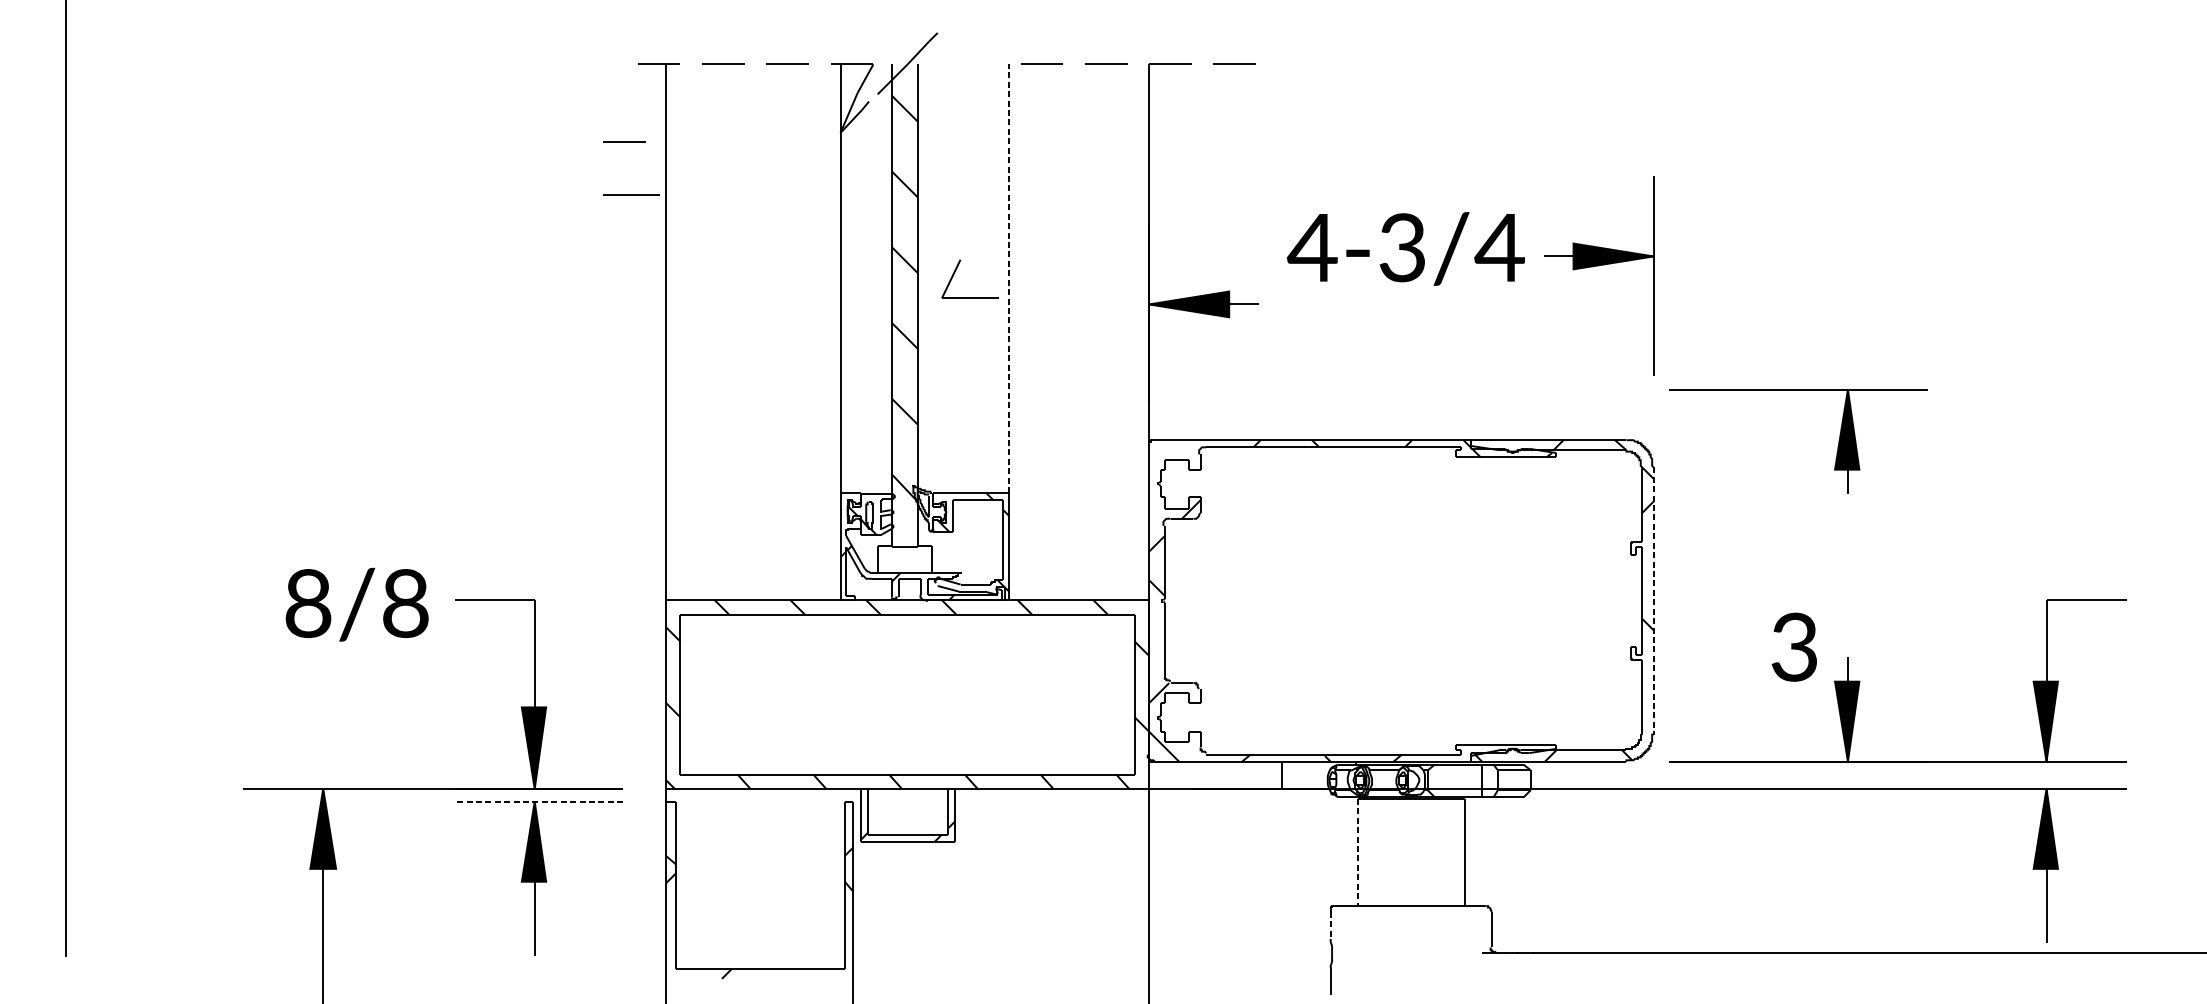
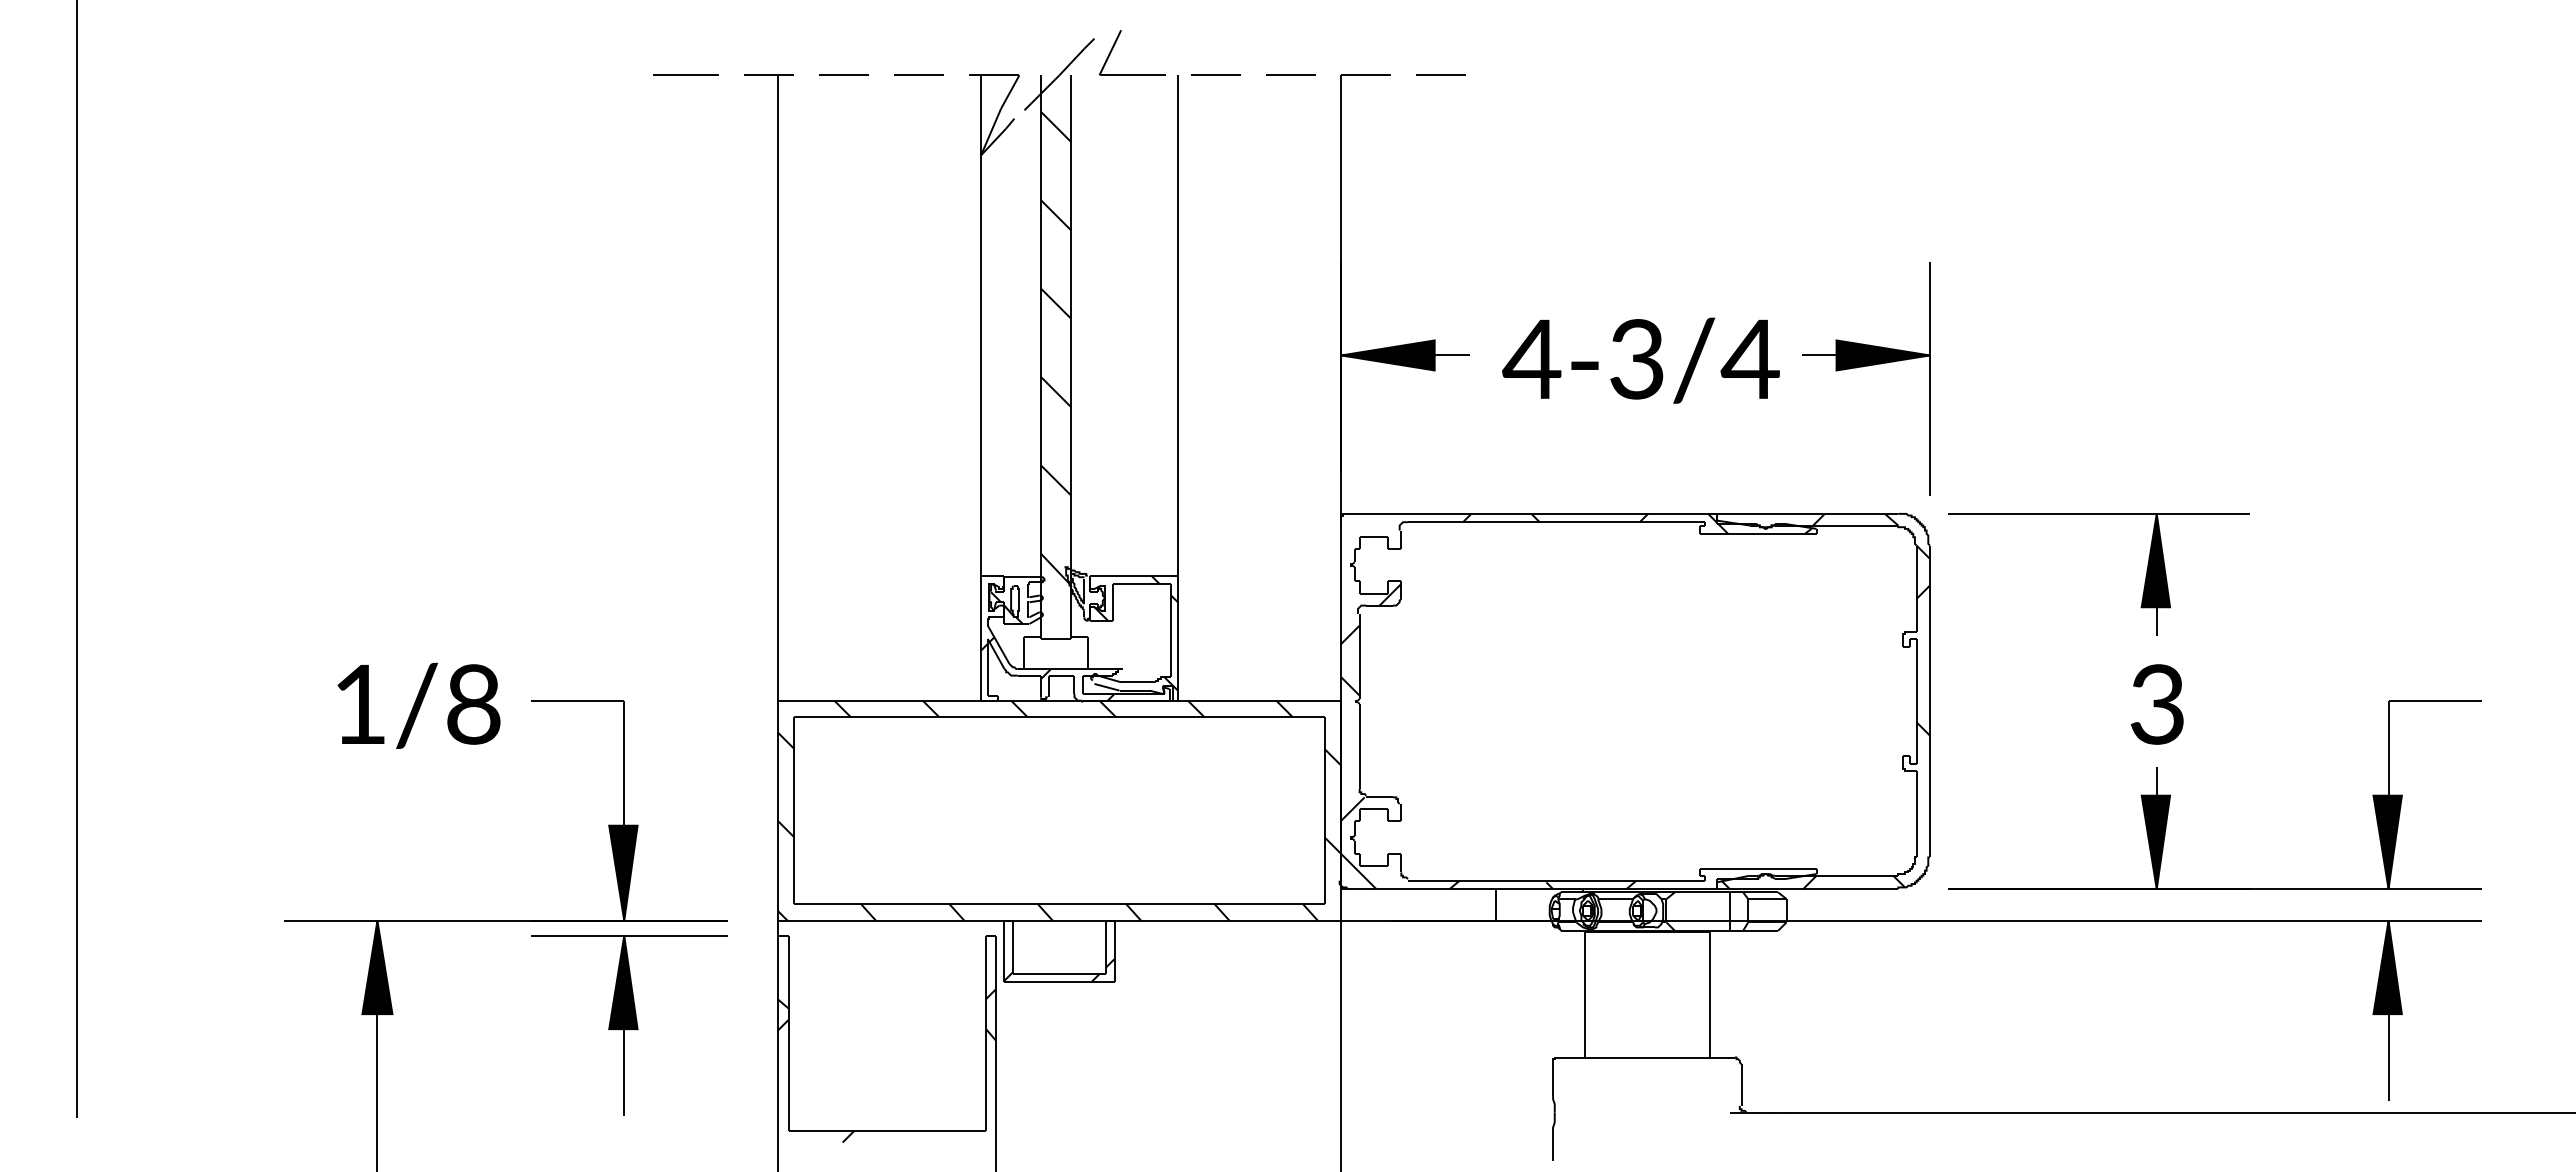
line: (624, 141) -> (728, 165), removed
line: (630, 194) -> (685, 74), moved
text: (1405, 248) -> (1640, 360), moved
part: (1595, 266) -> (1862, 367), moved
part: (955, 271) -> (1115, 44), moved
line: (1008, 277) -> (1177, 324), dashed -> solid
part: (1837, 448) -> (2144, 582), moved
line: (1653, 600) -> (1929, 701), dashed -> solid
text: (307, 603) -> (359, 704), 8/8 -> 1/8
text: (1793, 647) -> (2156, 704), moved
line: (538, 801) -> (628, 935), dashed -> solid
line: (1357, 852) -> (1584, 994), dashed -> solid
line: (1331, 925) -> (1553, 1080), dashed -> solid

